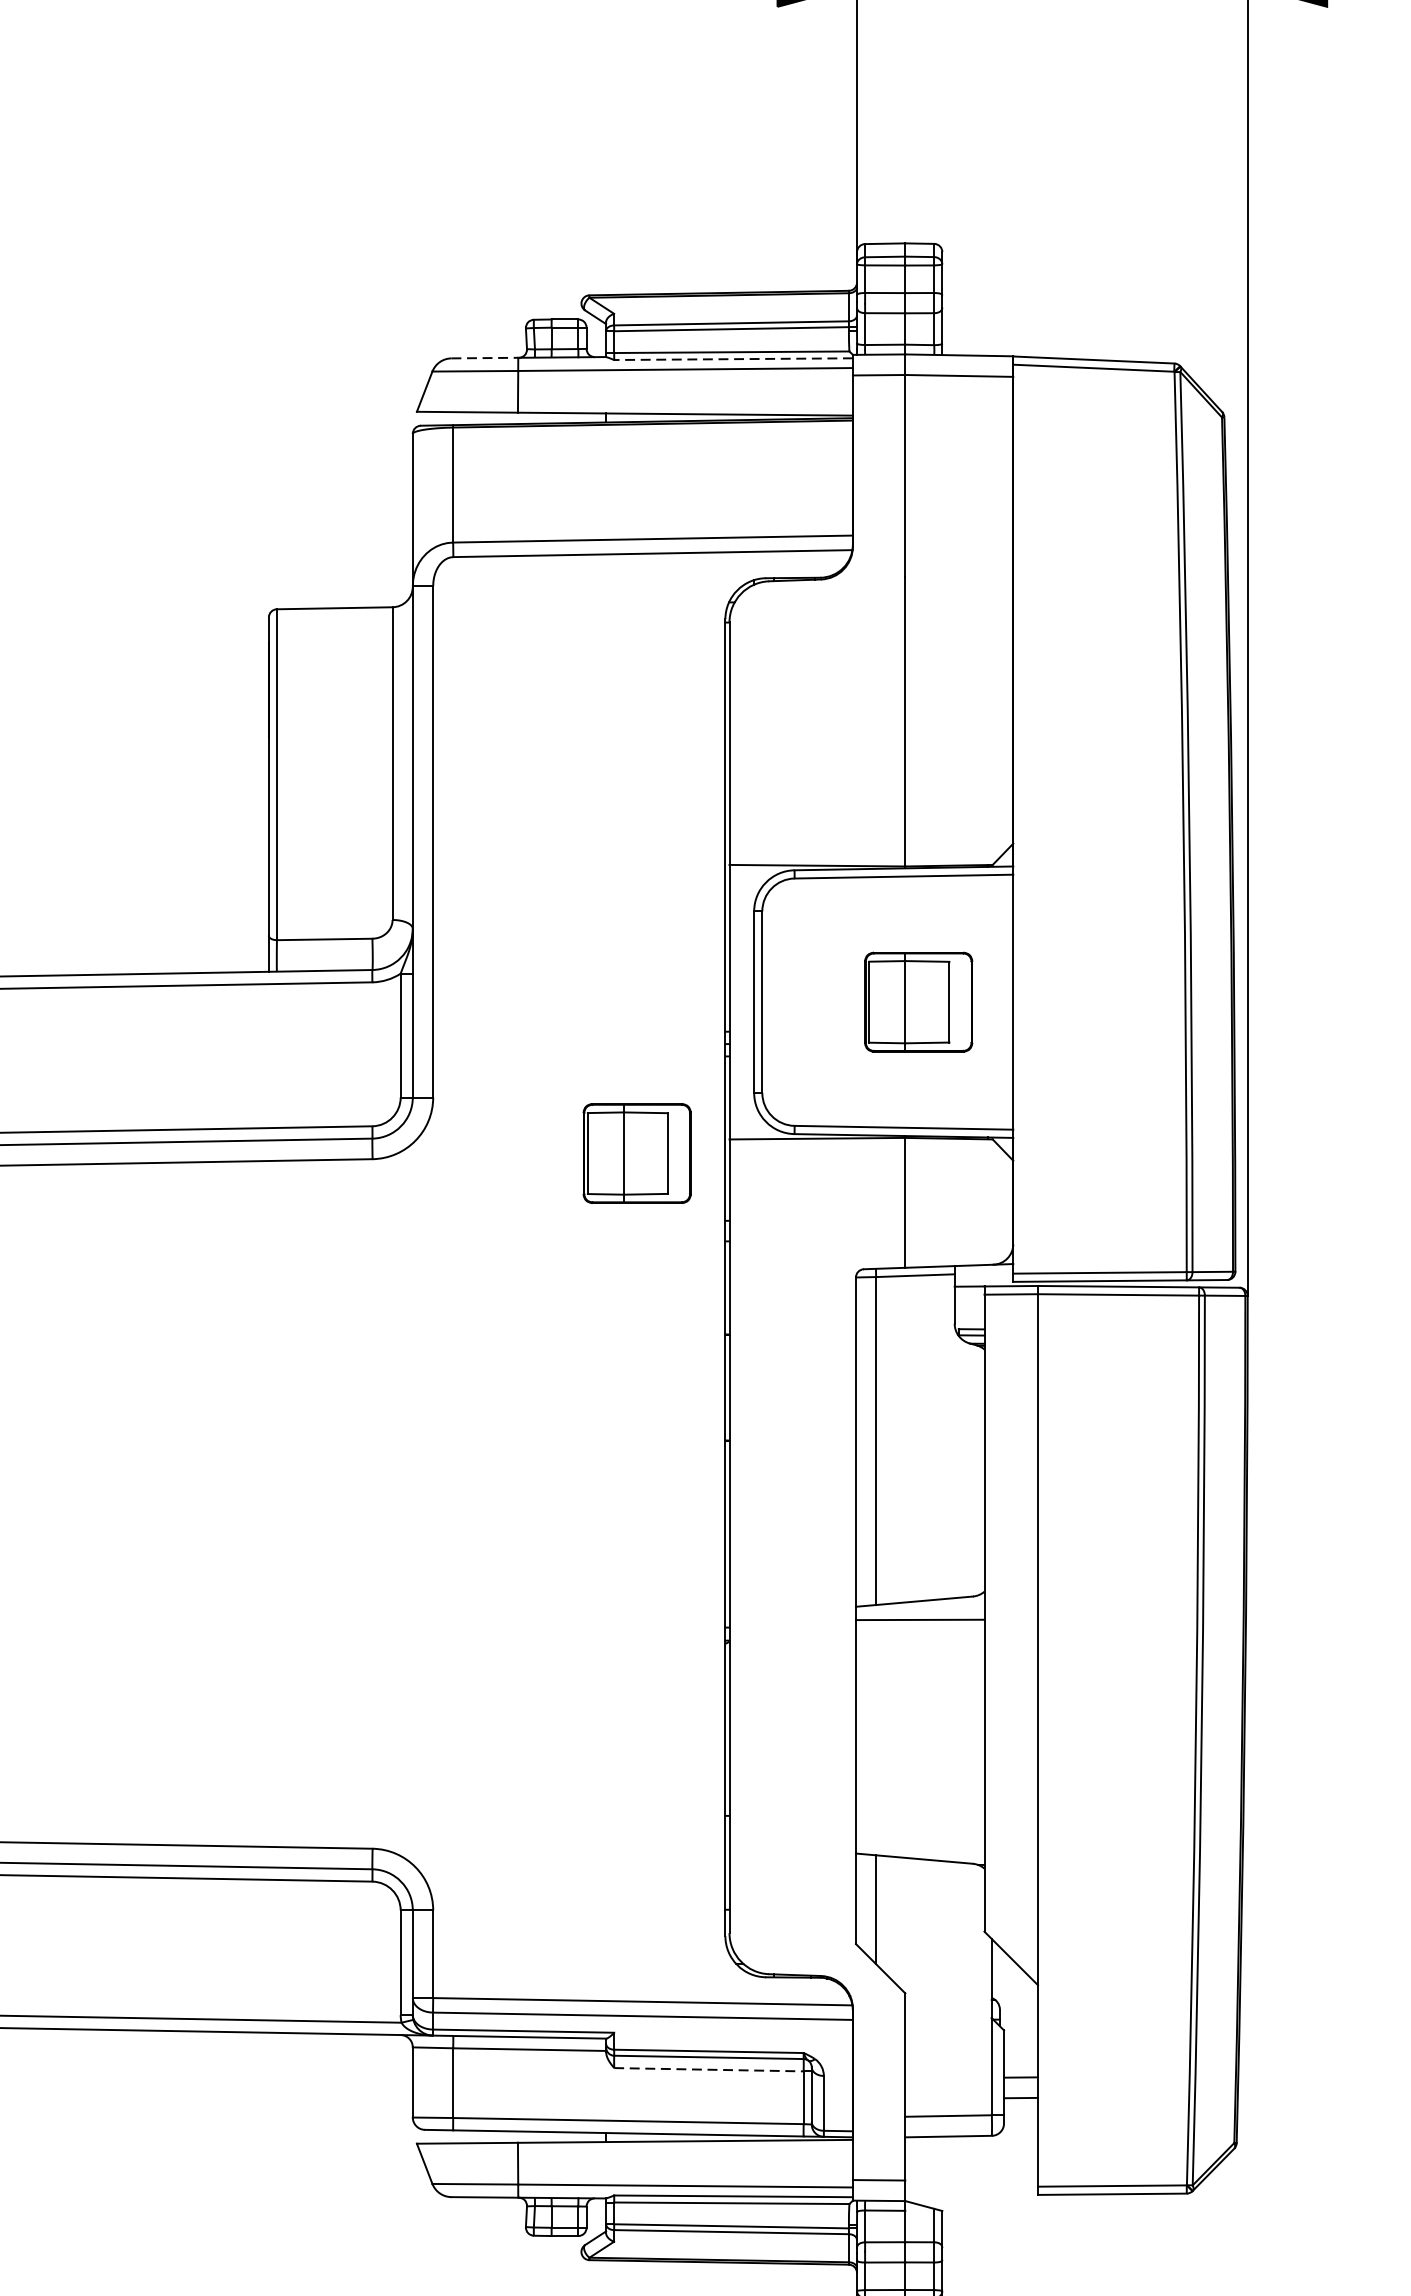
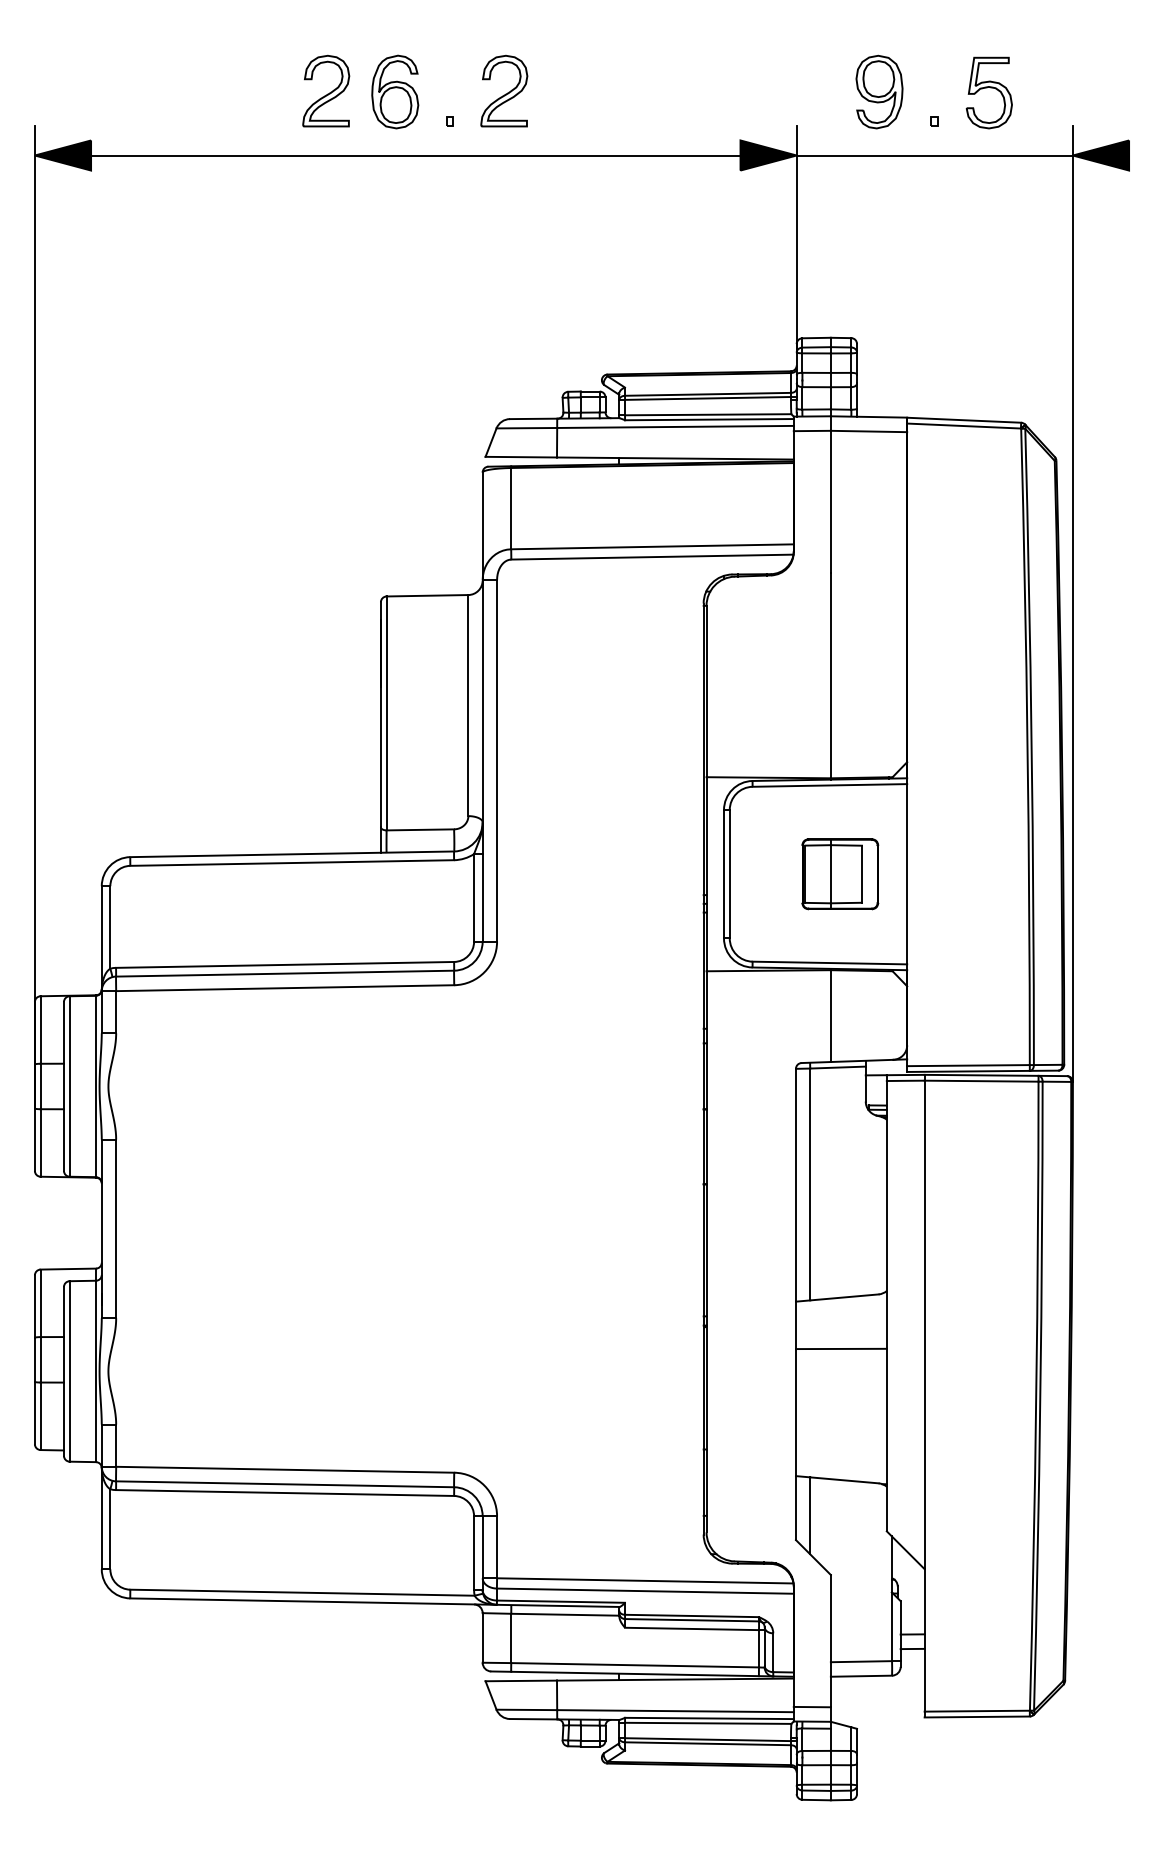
line: (484, 357) -> (533, 418), dashed -> solid
line: (732, 358) -> (708, 419), dashed -> solid
part: (637, 1153) -> (641, 981), removed
line: (918, 1619) -> (840, 1348), moved
line: (709, 2069) -> (692, 1628), dashed -> solid

